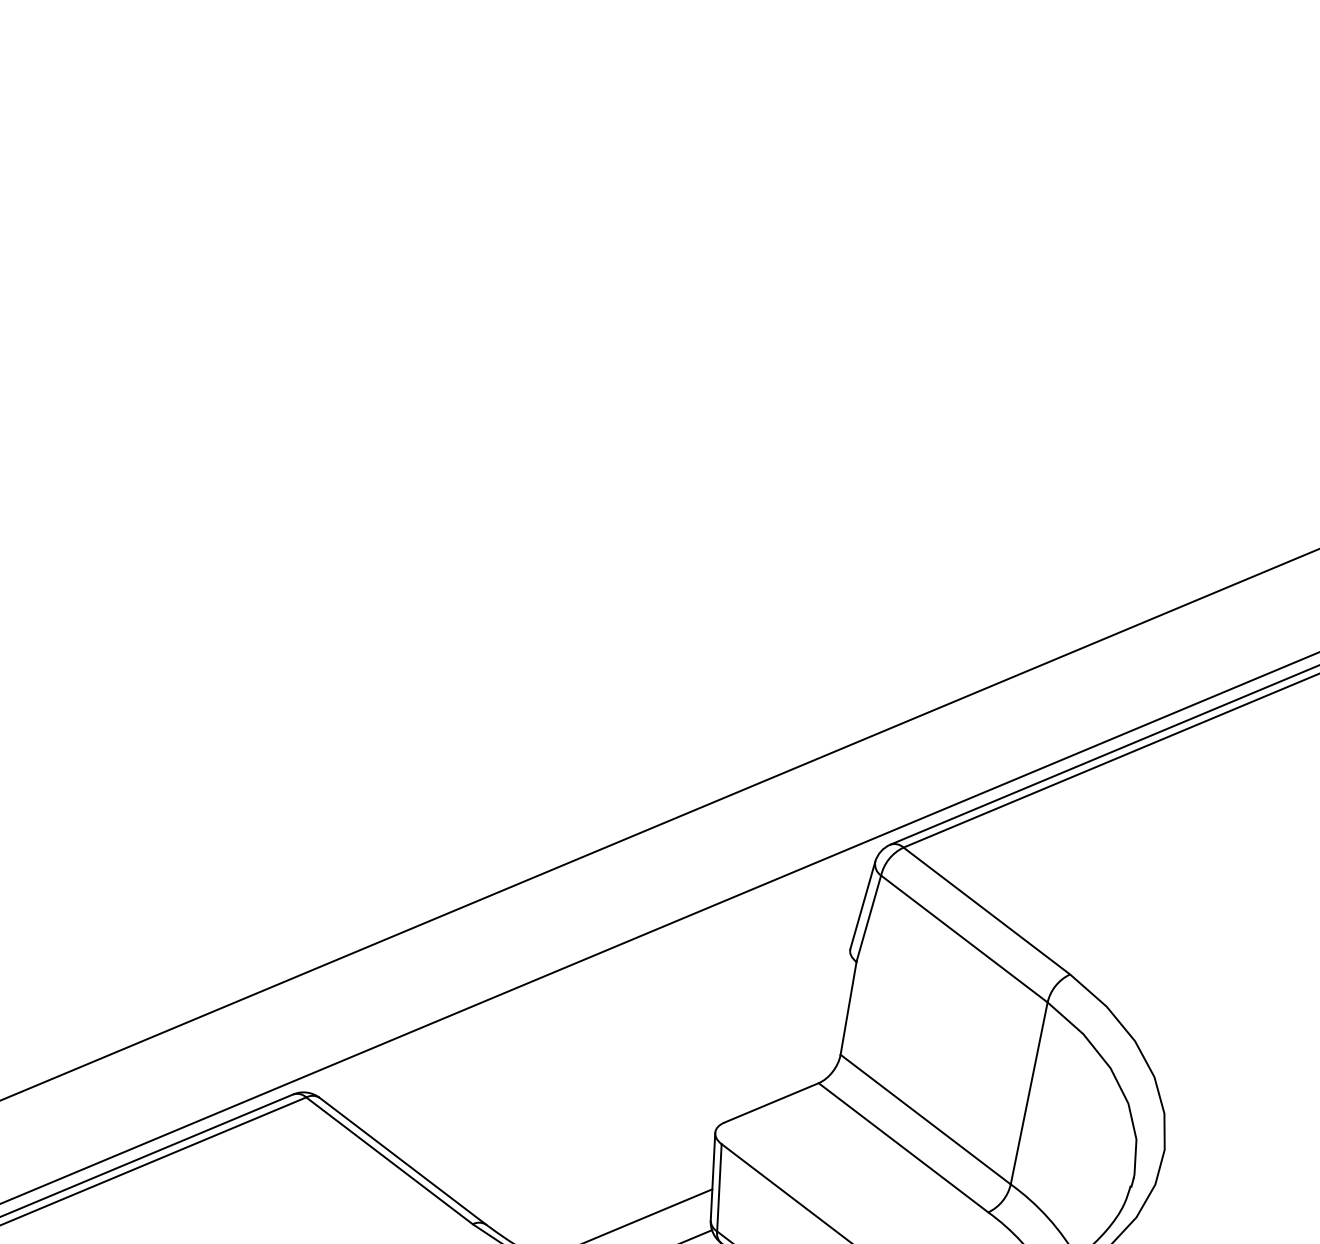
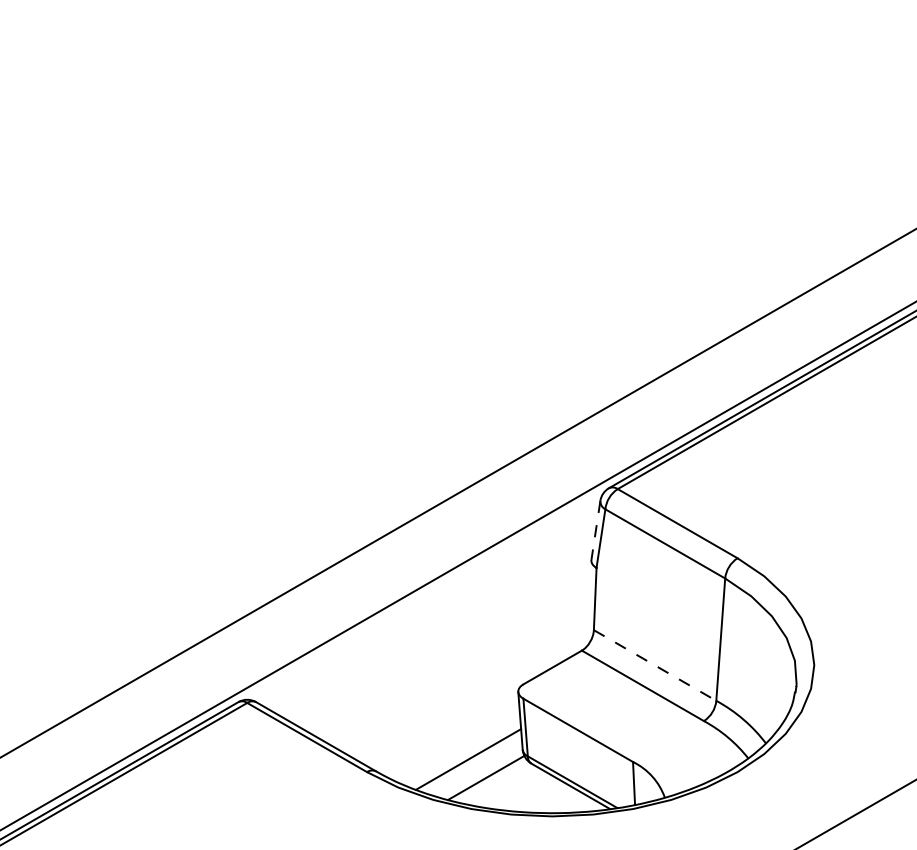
line: (862, 905) -> (595, 530), solid -> dashed
line: (926, 1119) -> (655, 665), solid -> dashed

